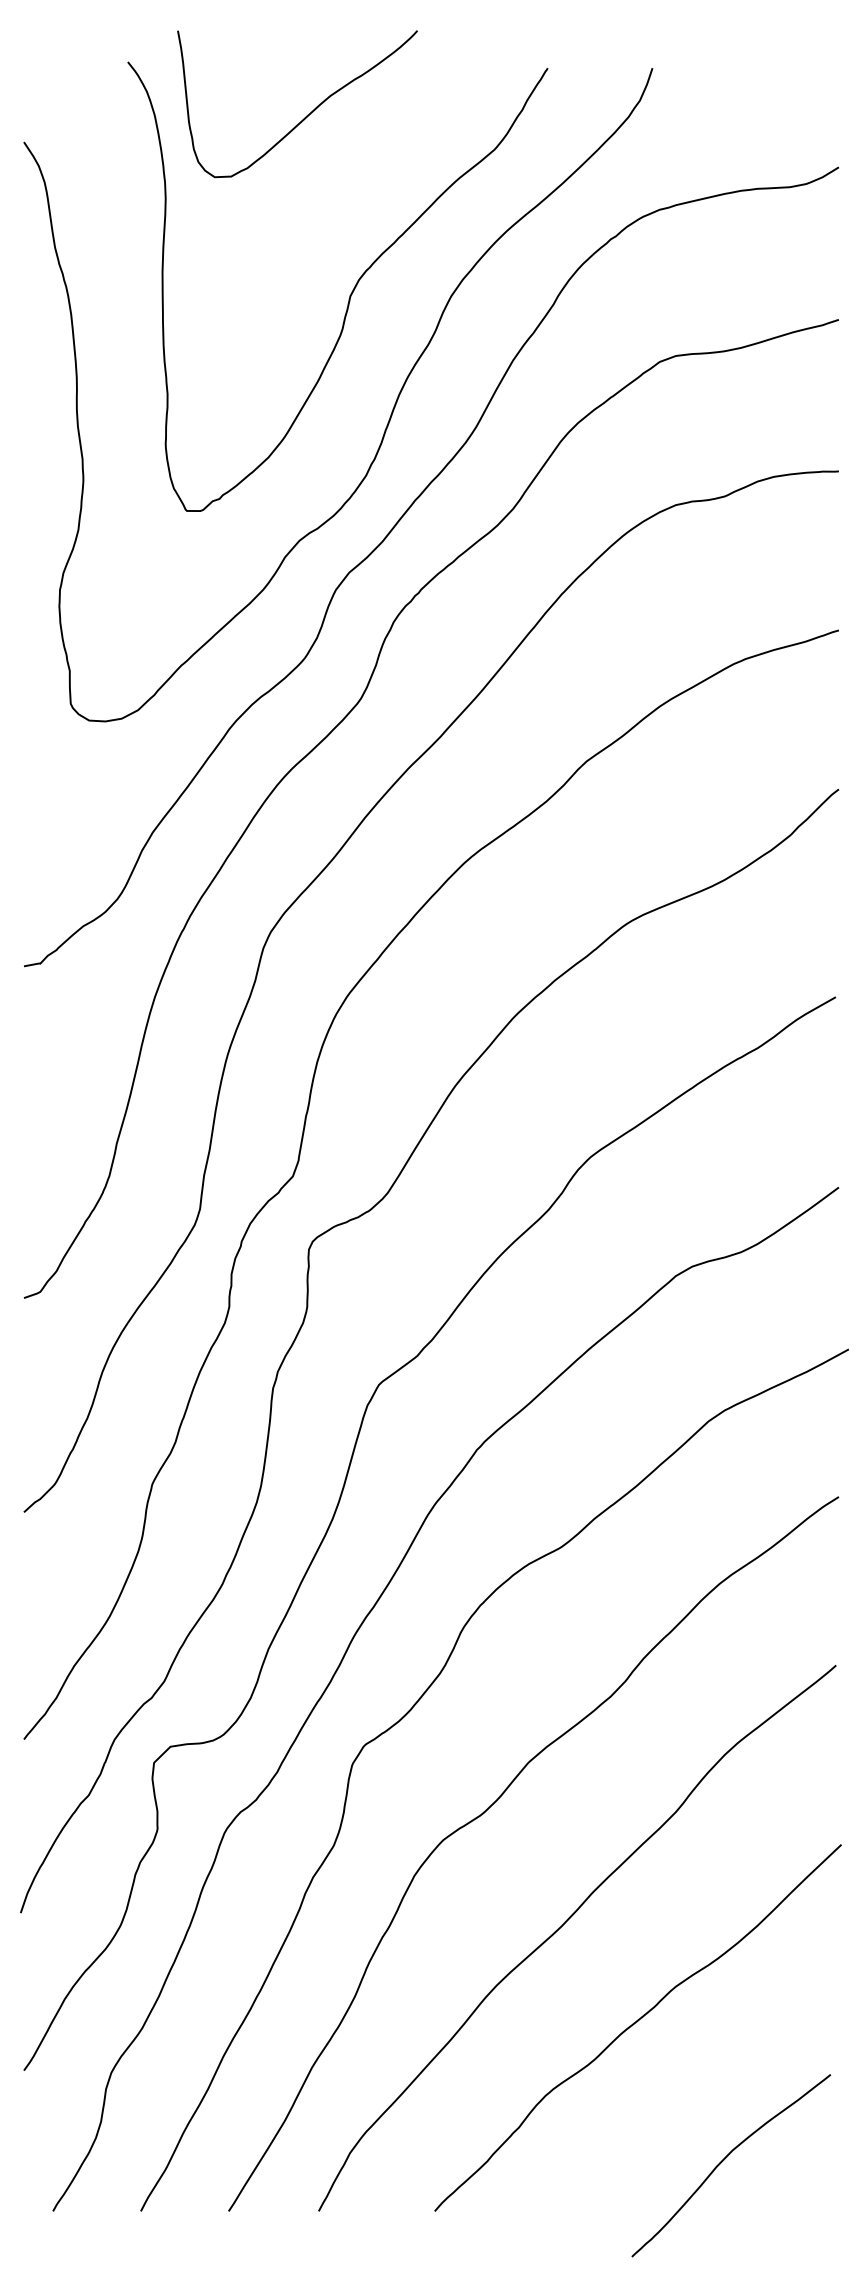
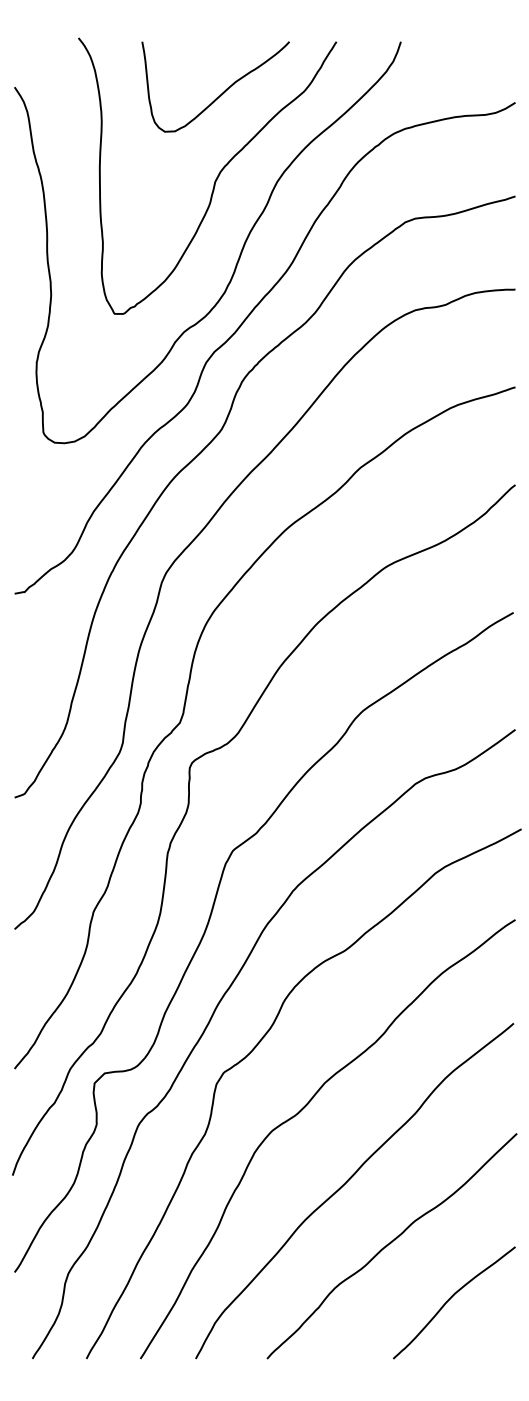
curve: (308, 113) -> (222, 92), moved
curve: (725, 2160) -> (450, 1299), moved

